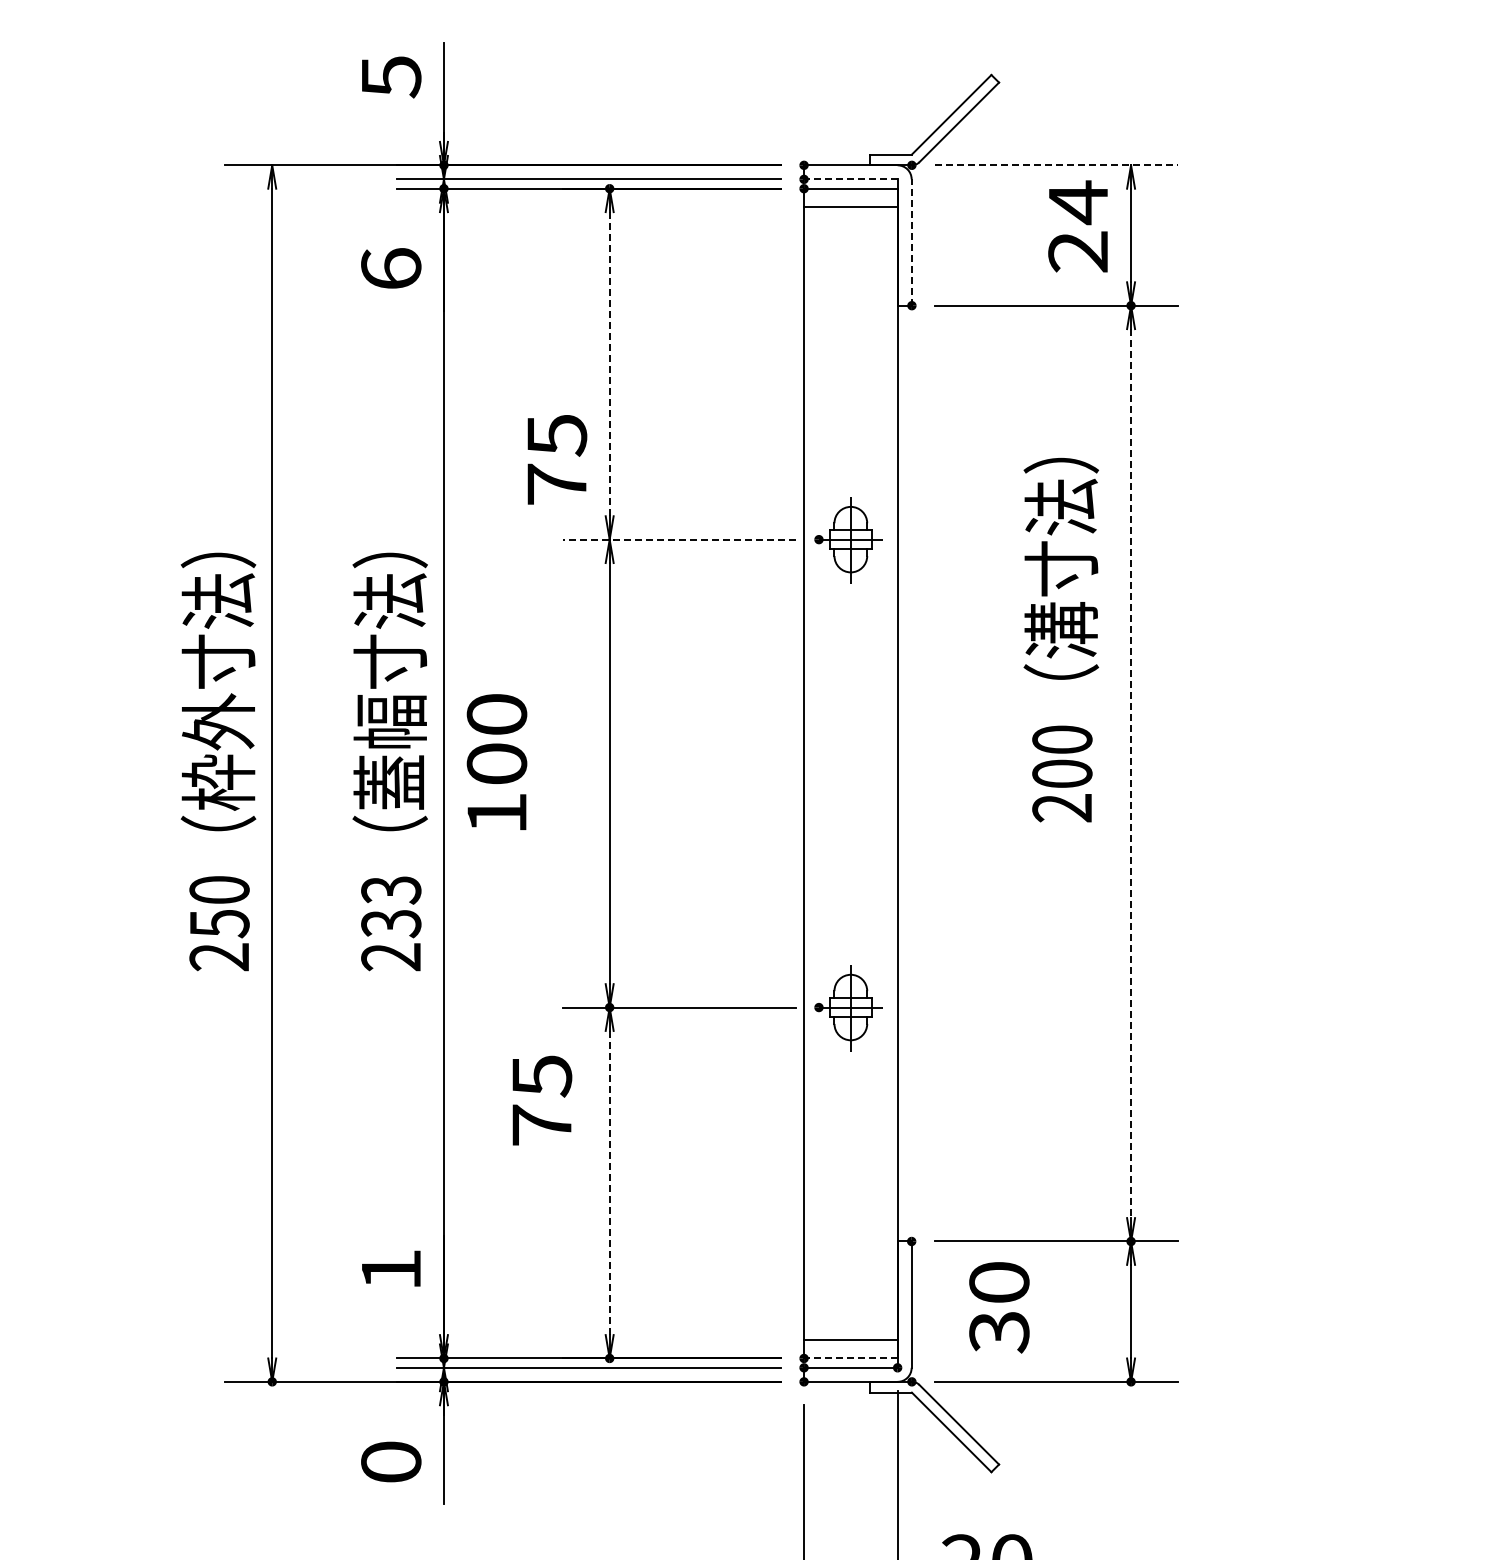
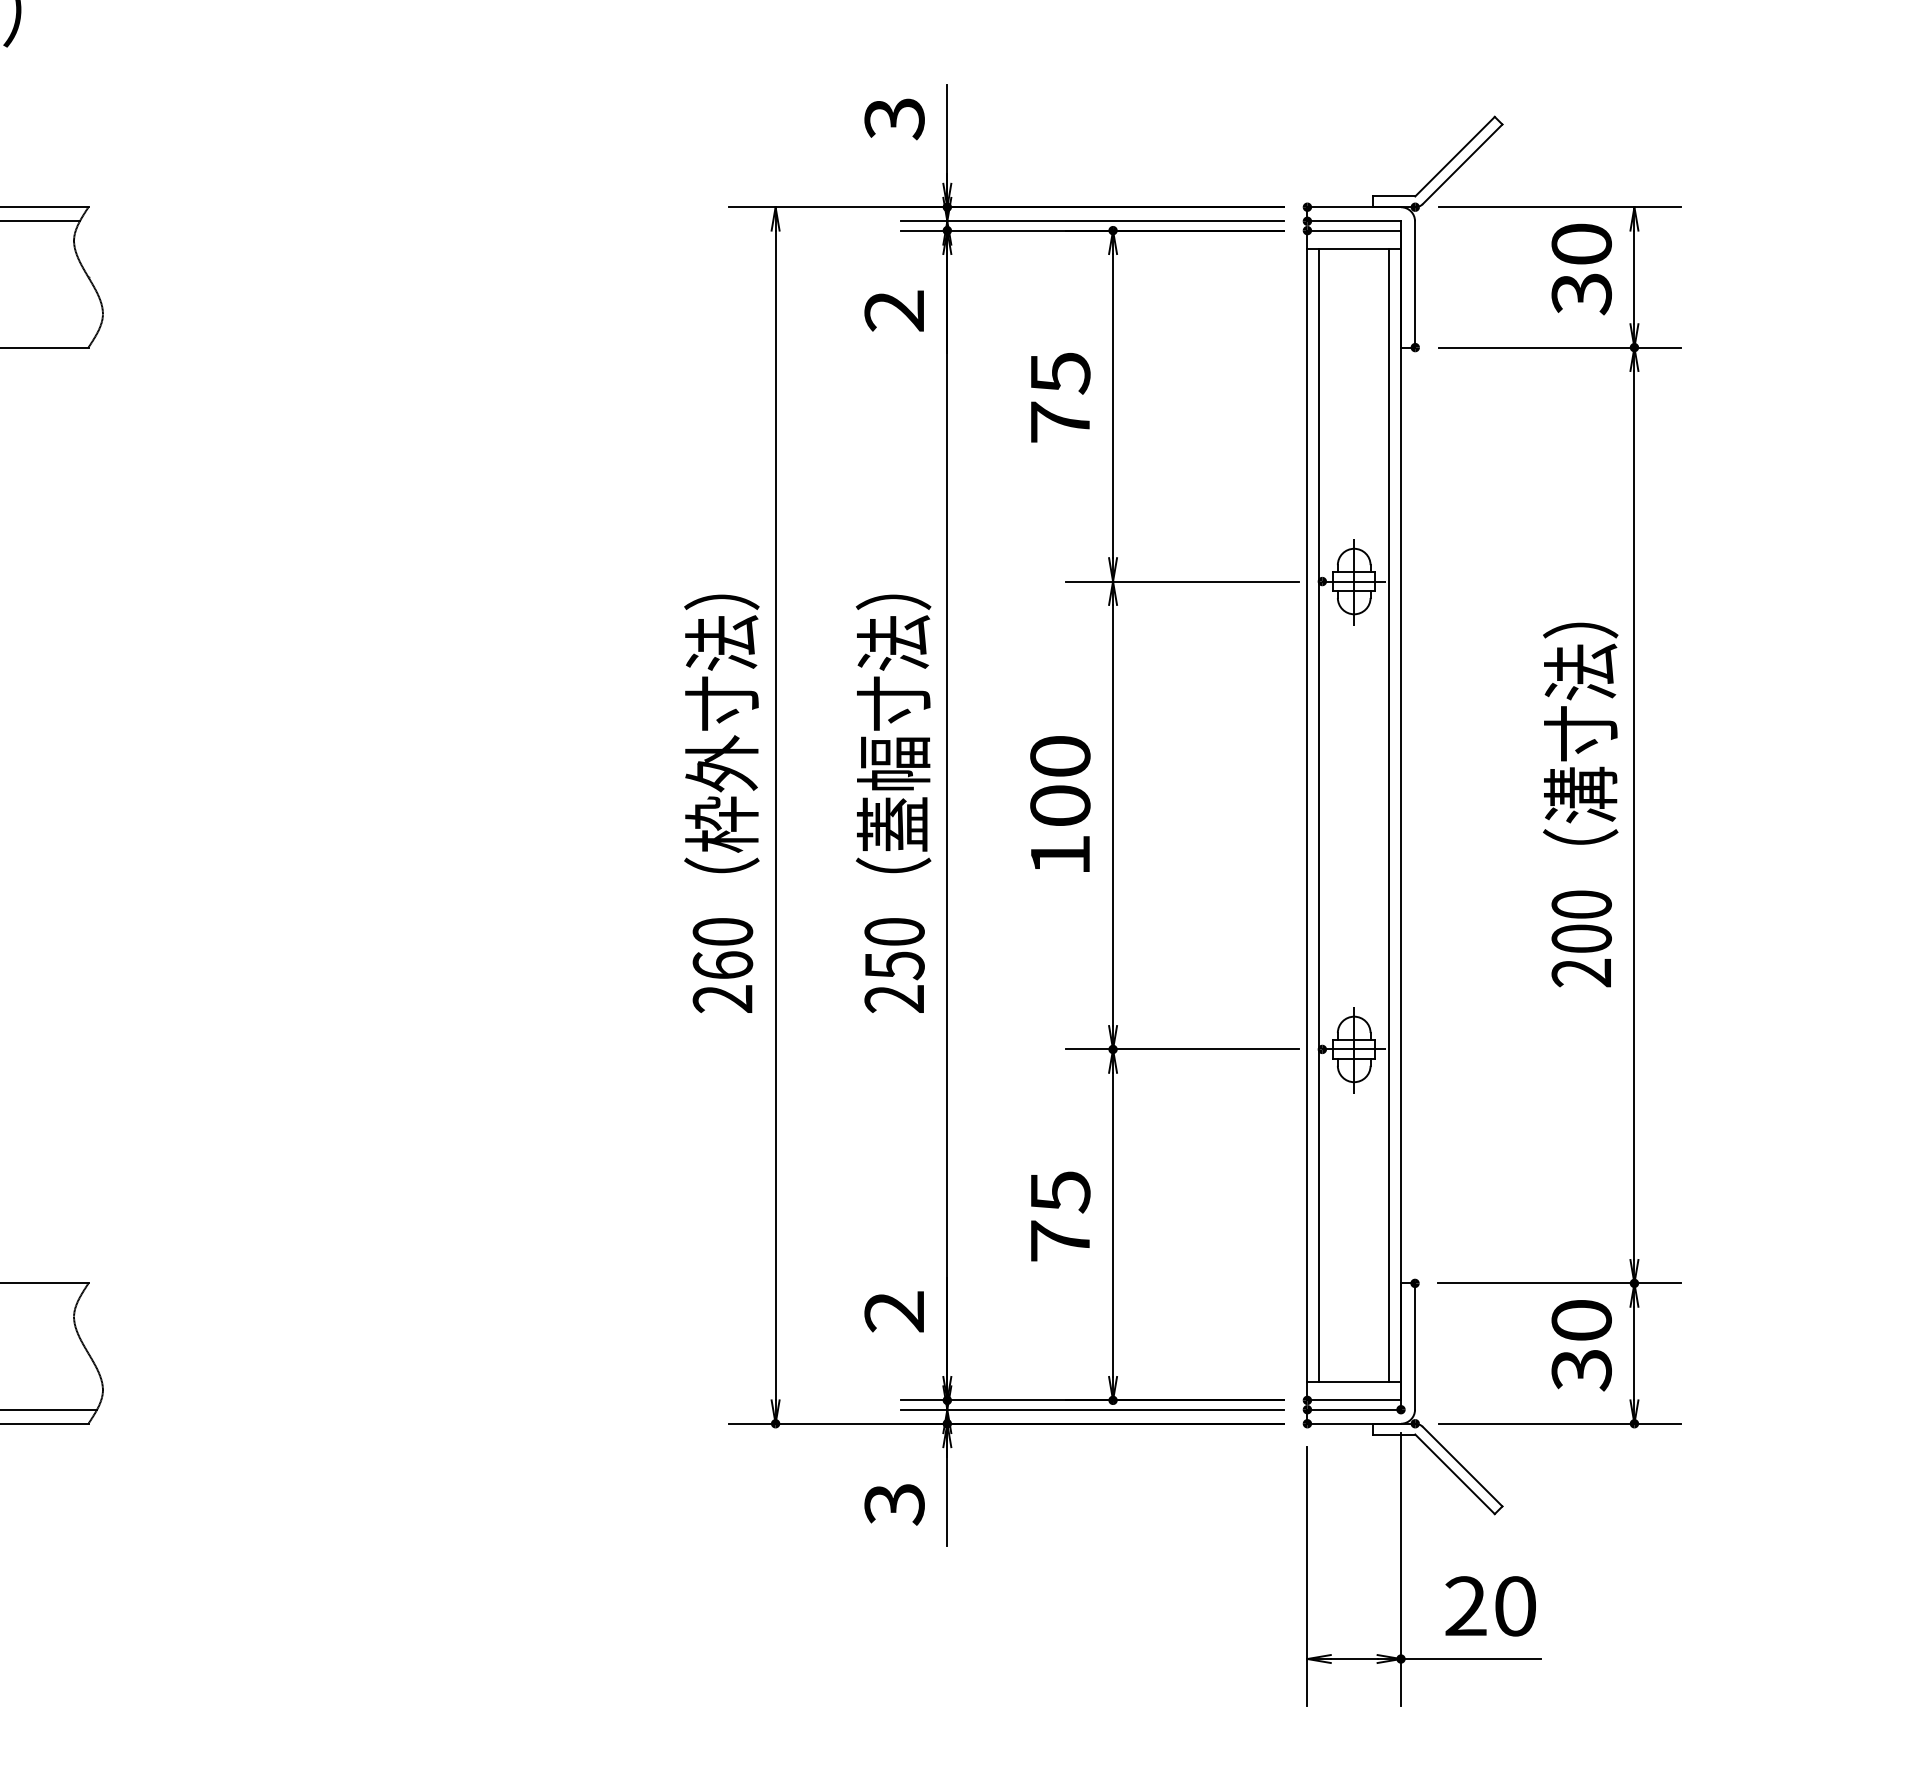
text: (391, 77) -> (894, 119), 5 -> 3
line: (1057, 165) -> (1560, 207), dashed -> solid
line: (851, 179) -> (1354, 221), dashed -> solid
text: (1078, 226) -> (1581, 268), 24 -> 30
line: (912, 241) -> (1415, 283), dashed -> solid
text: (391, 268) -> (894, 310), 6 -> 2
line: (610, 363) -> (1113, 405), dashed -> solid
text: (557, 459) -> (1060, 397), moved
line: (679, 539) -> (1182, 581), dashed -> solid
text: (1061, 639) -> (1580, 804), moved
text: (497, 761) -> (1060, 803), moved
line: (816, 773) -> (1319, 815), added
line: (886, 773) -> (1389, 815), added
line: (1131, 773) -> (1634, 815), dashed -> solid
text: (391, 907) -> (894, 949), 233 -> 250
text: (219, 923) -> (722, 965), 250 -> 260
text: (542, 1100) -> (1060, 1216), moved
line: (610, 1183) -> (1113, 1225), dashed -> solid
text: (390, 1269) -> (893, 1311), 1 -> 2
text: (999, 1307) -> (1581, 1345), moved
line: (851, 1358) -> (1354, 1400), dashed -> solid
text: (391, 1462) -> (894, 1504), 0 -> 3

